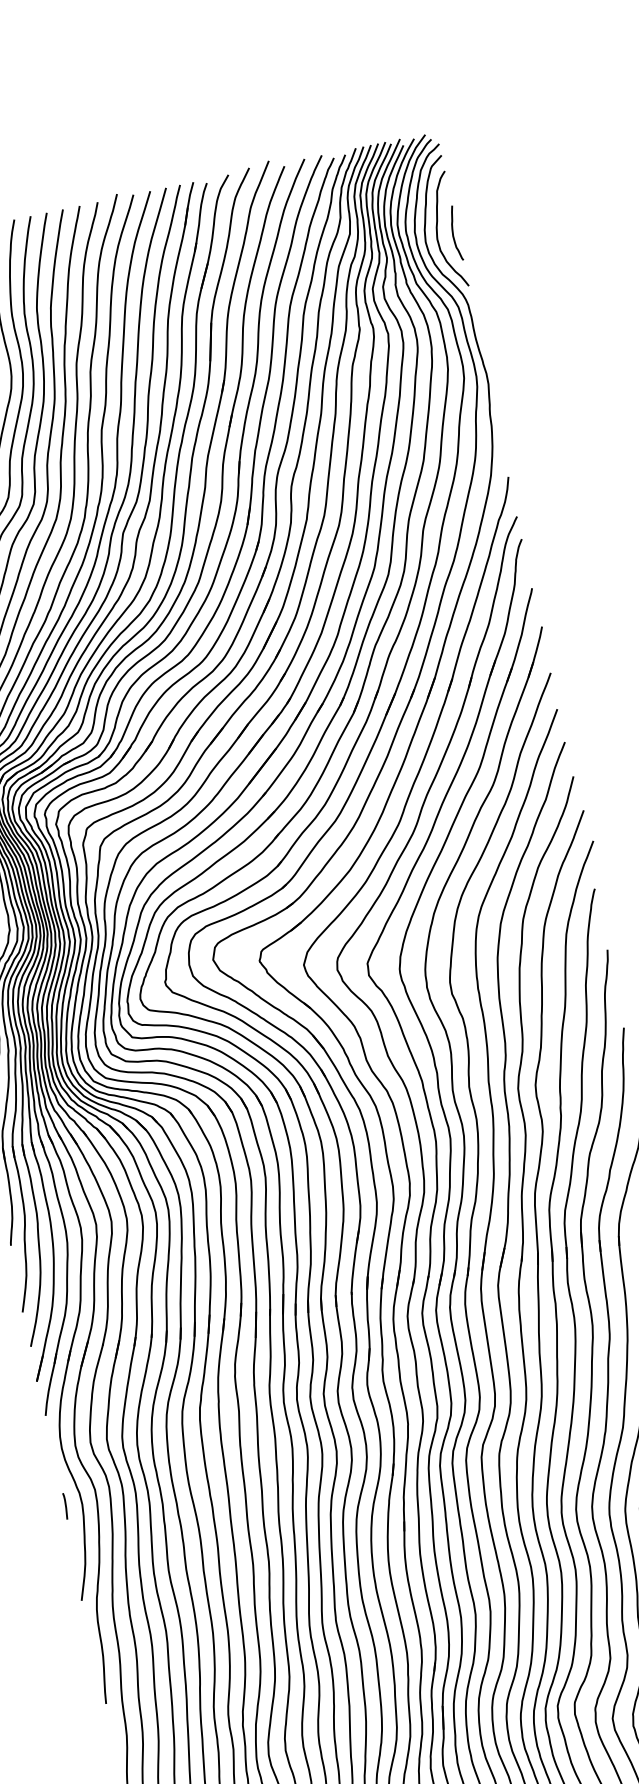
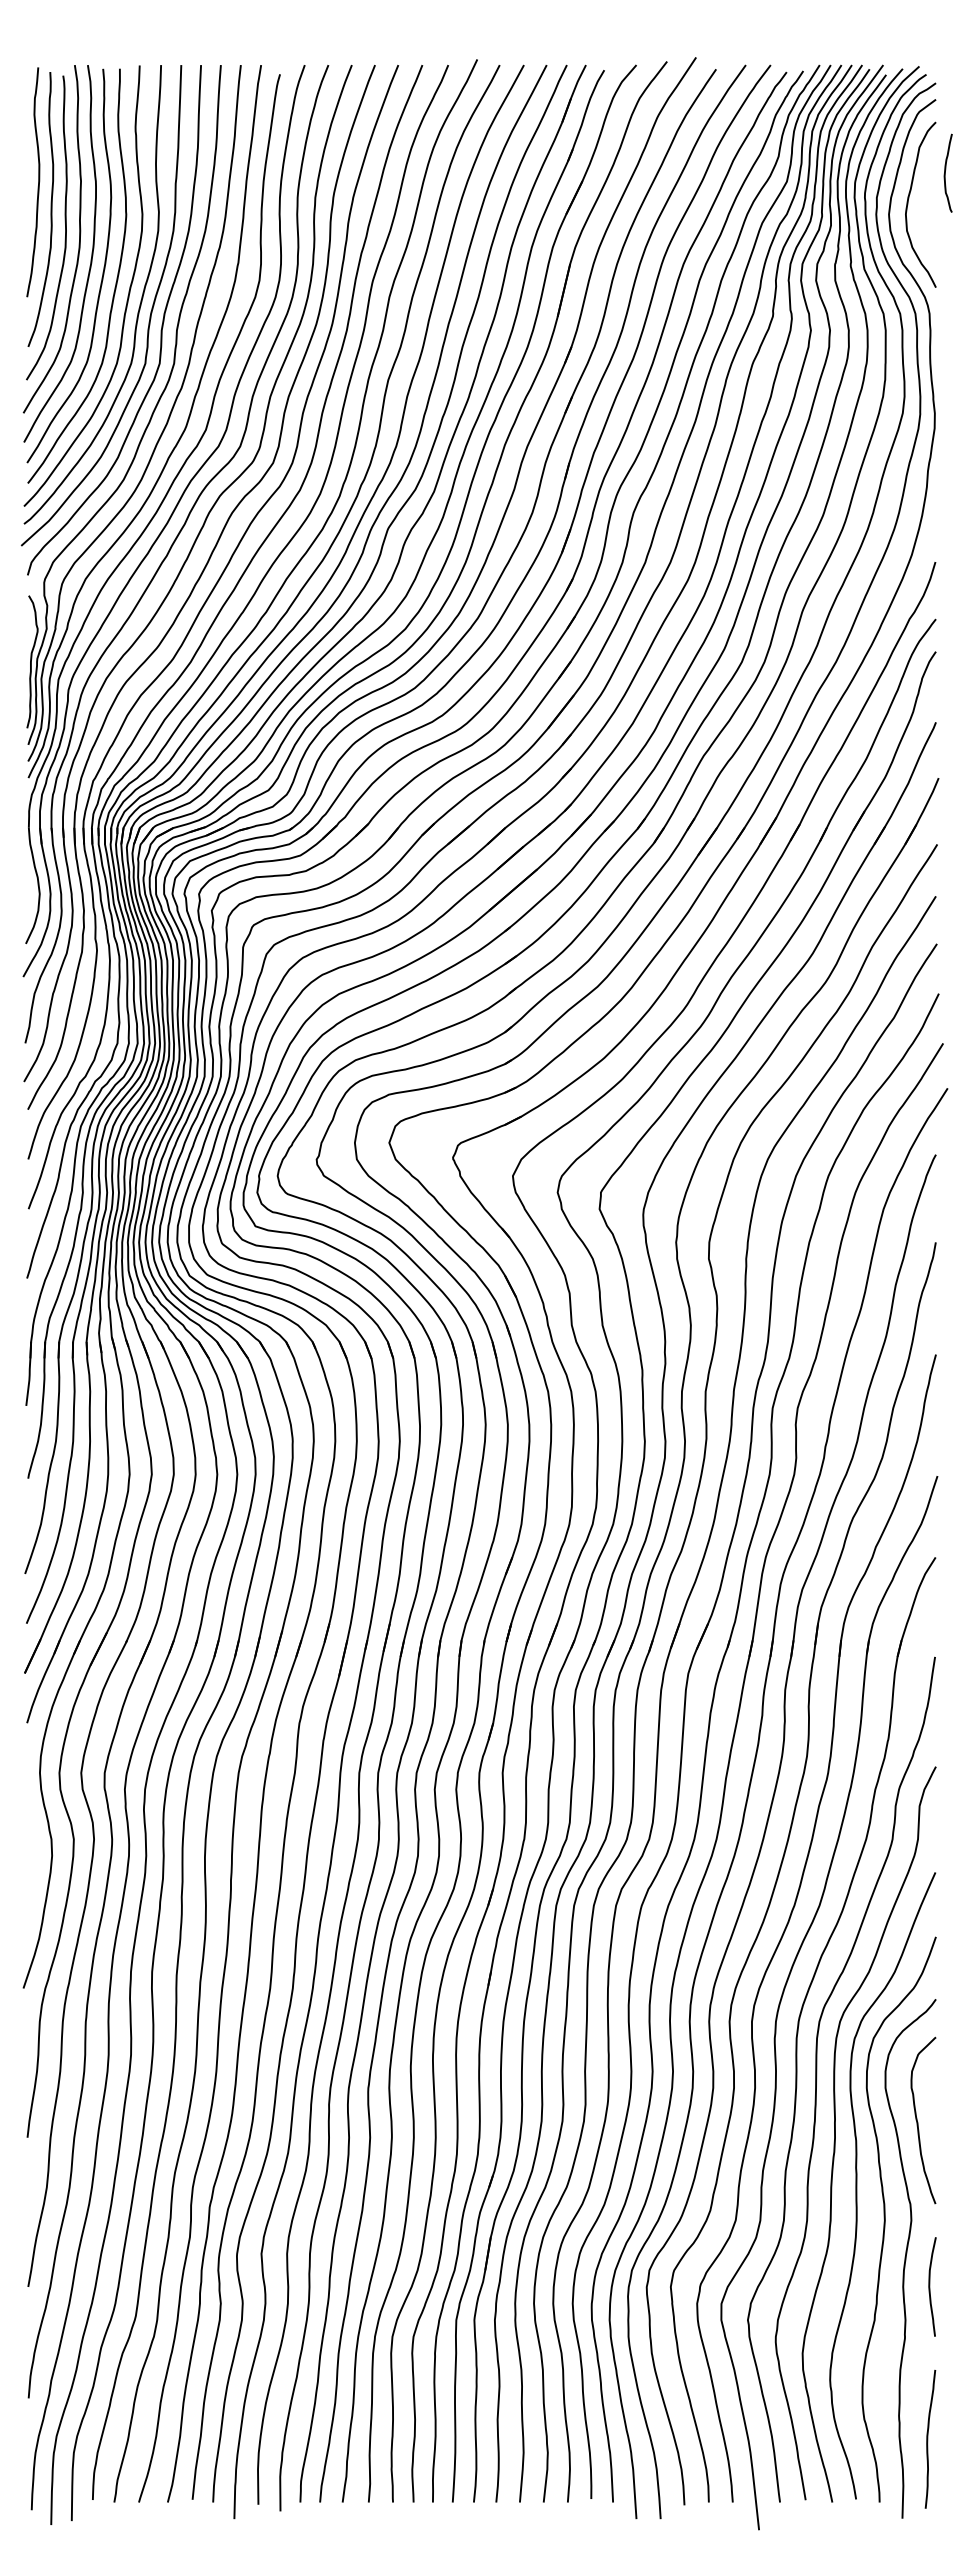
curve: (453, 233) -> (945, 172), moved
line: (65, 1506) -> (28, 1853), removed

